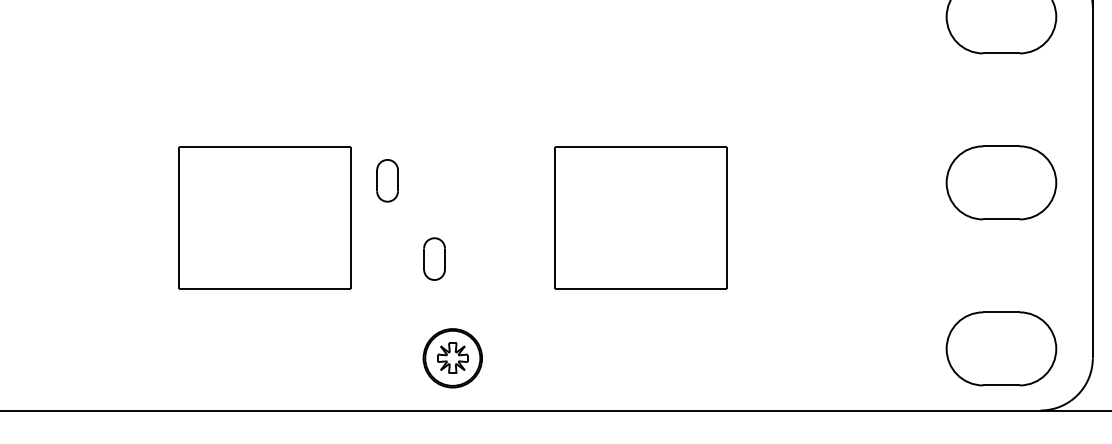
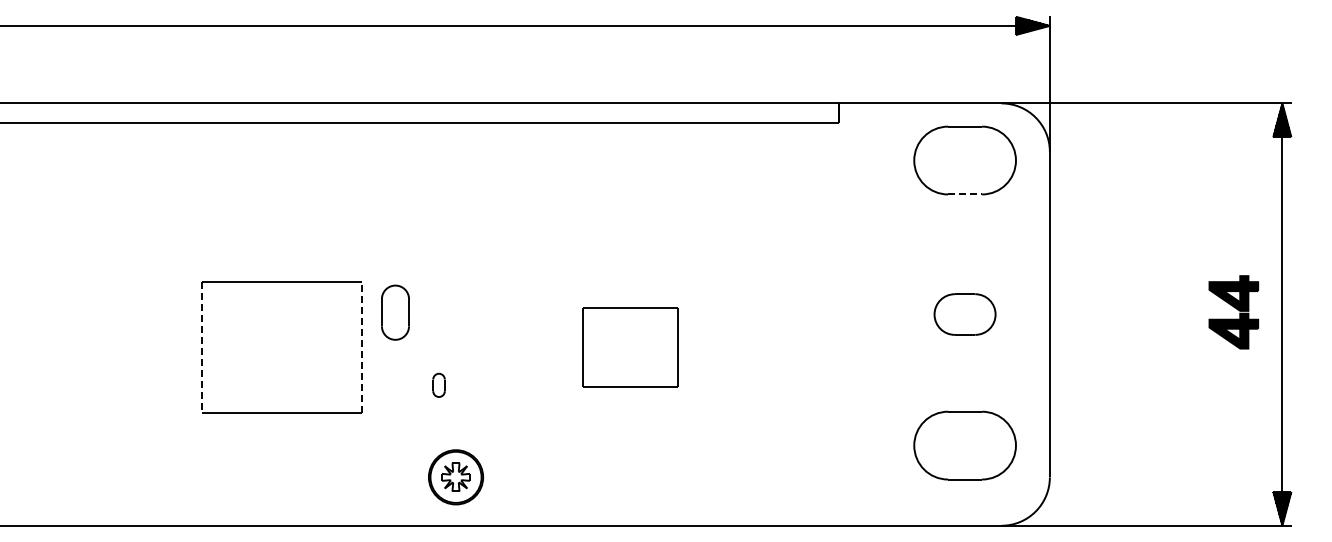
line: (1001, 53) -> (965, 194), solid -> dashed
part: (387, 180) -> (395, 312), size x1.4
part: (1000, 182) -> (964, 314), size x0.6
line: (178, 218) -> (201, 347), solid -> dashed
line: (350, 218) -> (361, 347), solid -> dashed
part: (640, 218) -> (630, 347), size x0.6
part: (433, 259) -> (438, 385), size x0.6
part: (1000, 348) -> (964, 445), moved

